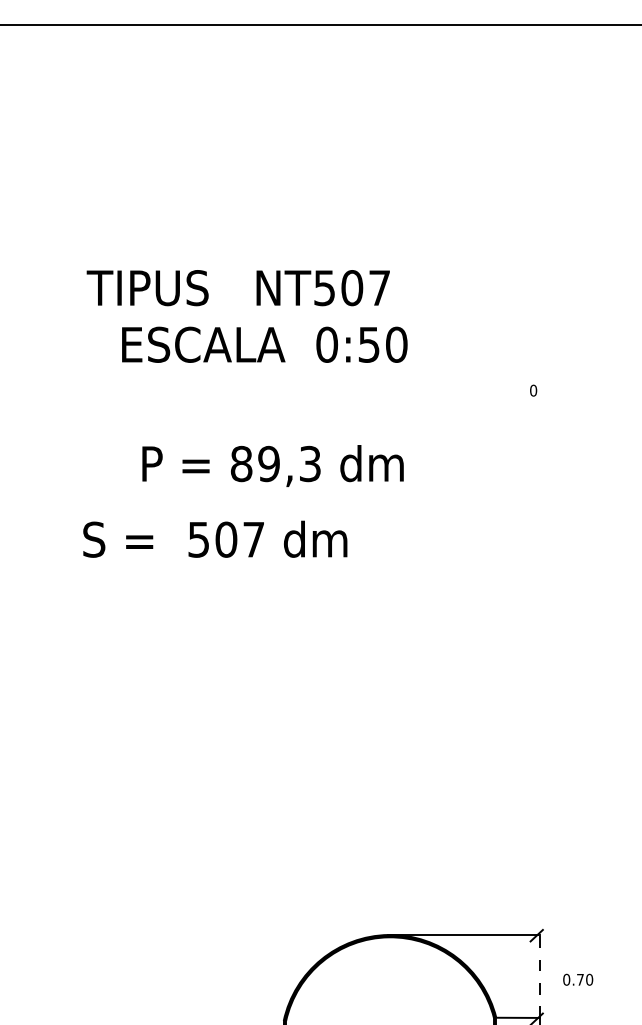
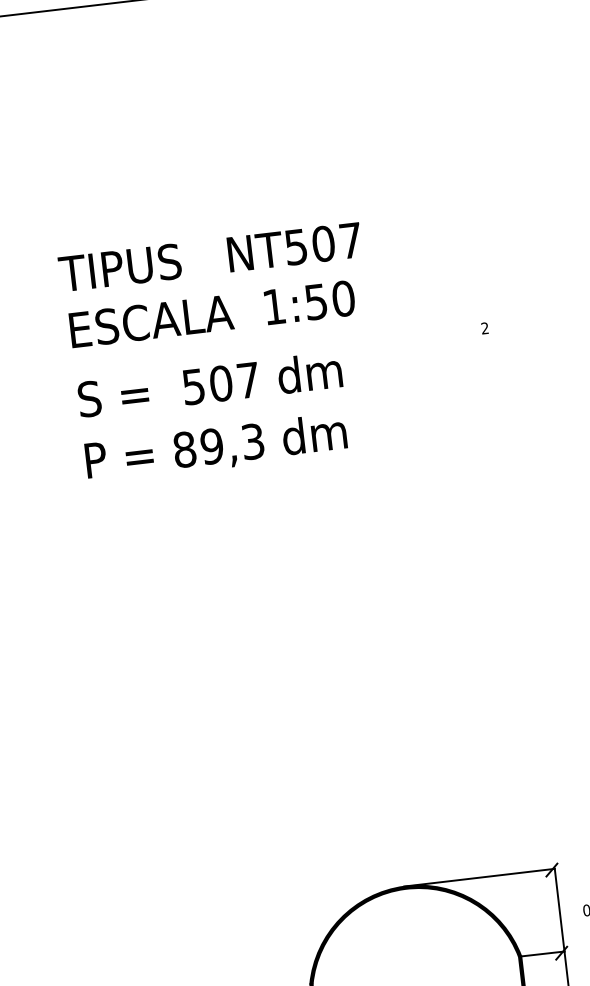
text: (237, 288) -> (209, 257), moved
text: (327, 344) -> (274, 306), 0:50 -> 1:50
text: (533, 390) -> (484, 328), 0 -> 2
text: (272, 465) -> (215, 447), moved
text: (215, 538) -> (210, 383), moved
line: (539, 976) -> (559, 910), dashed -> solid

